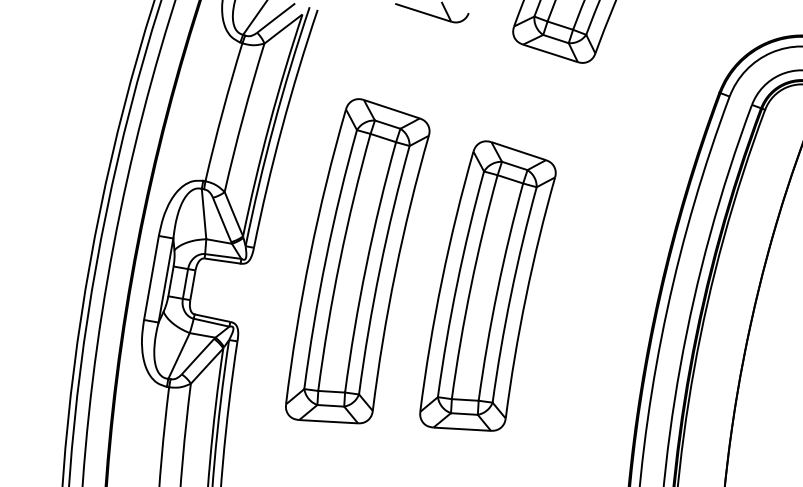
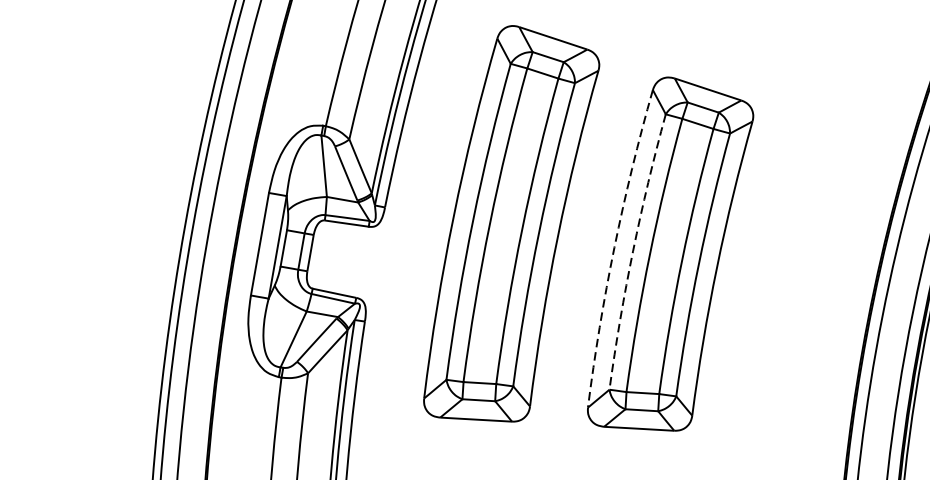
arc: (441, 280) -> (613, 247), solid -> dashed
arc: (457, 283) -> (633, 250), solid -> dashed

